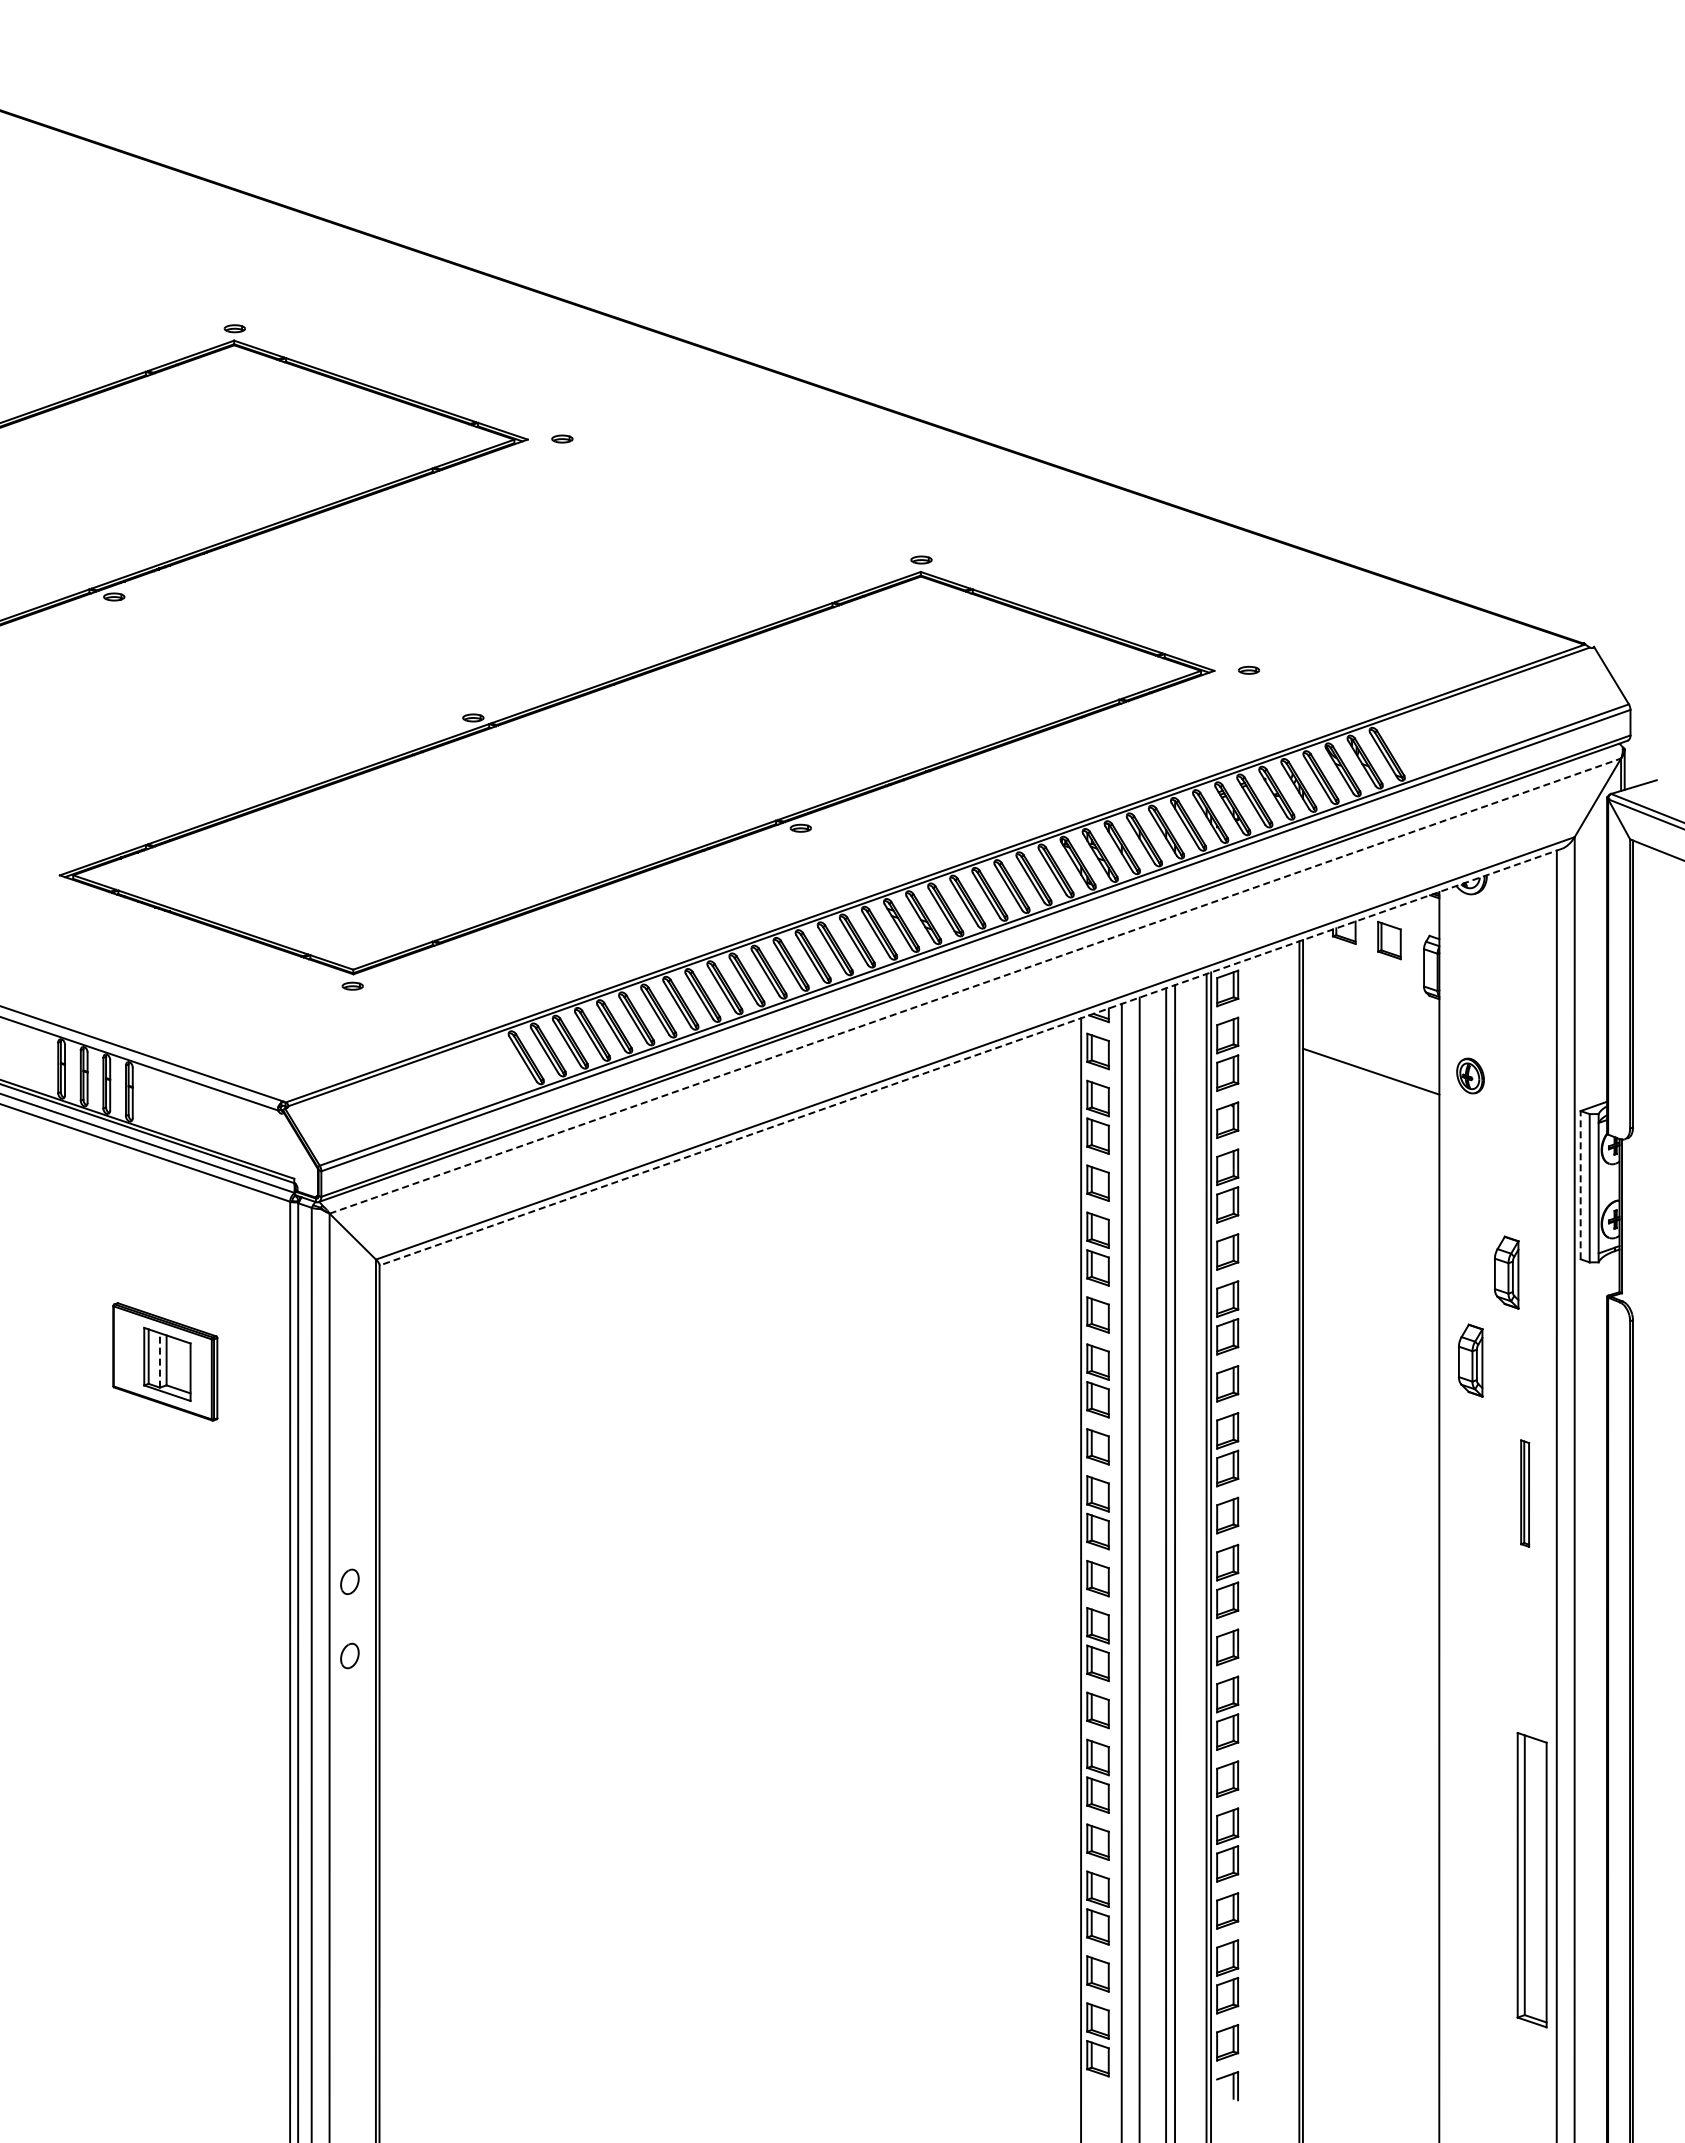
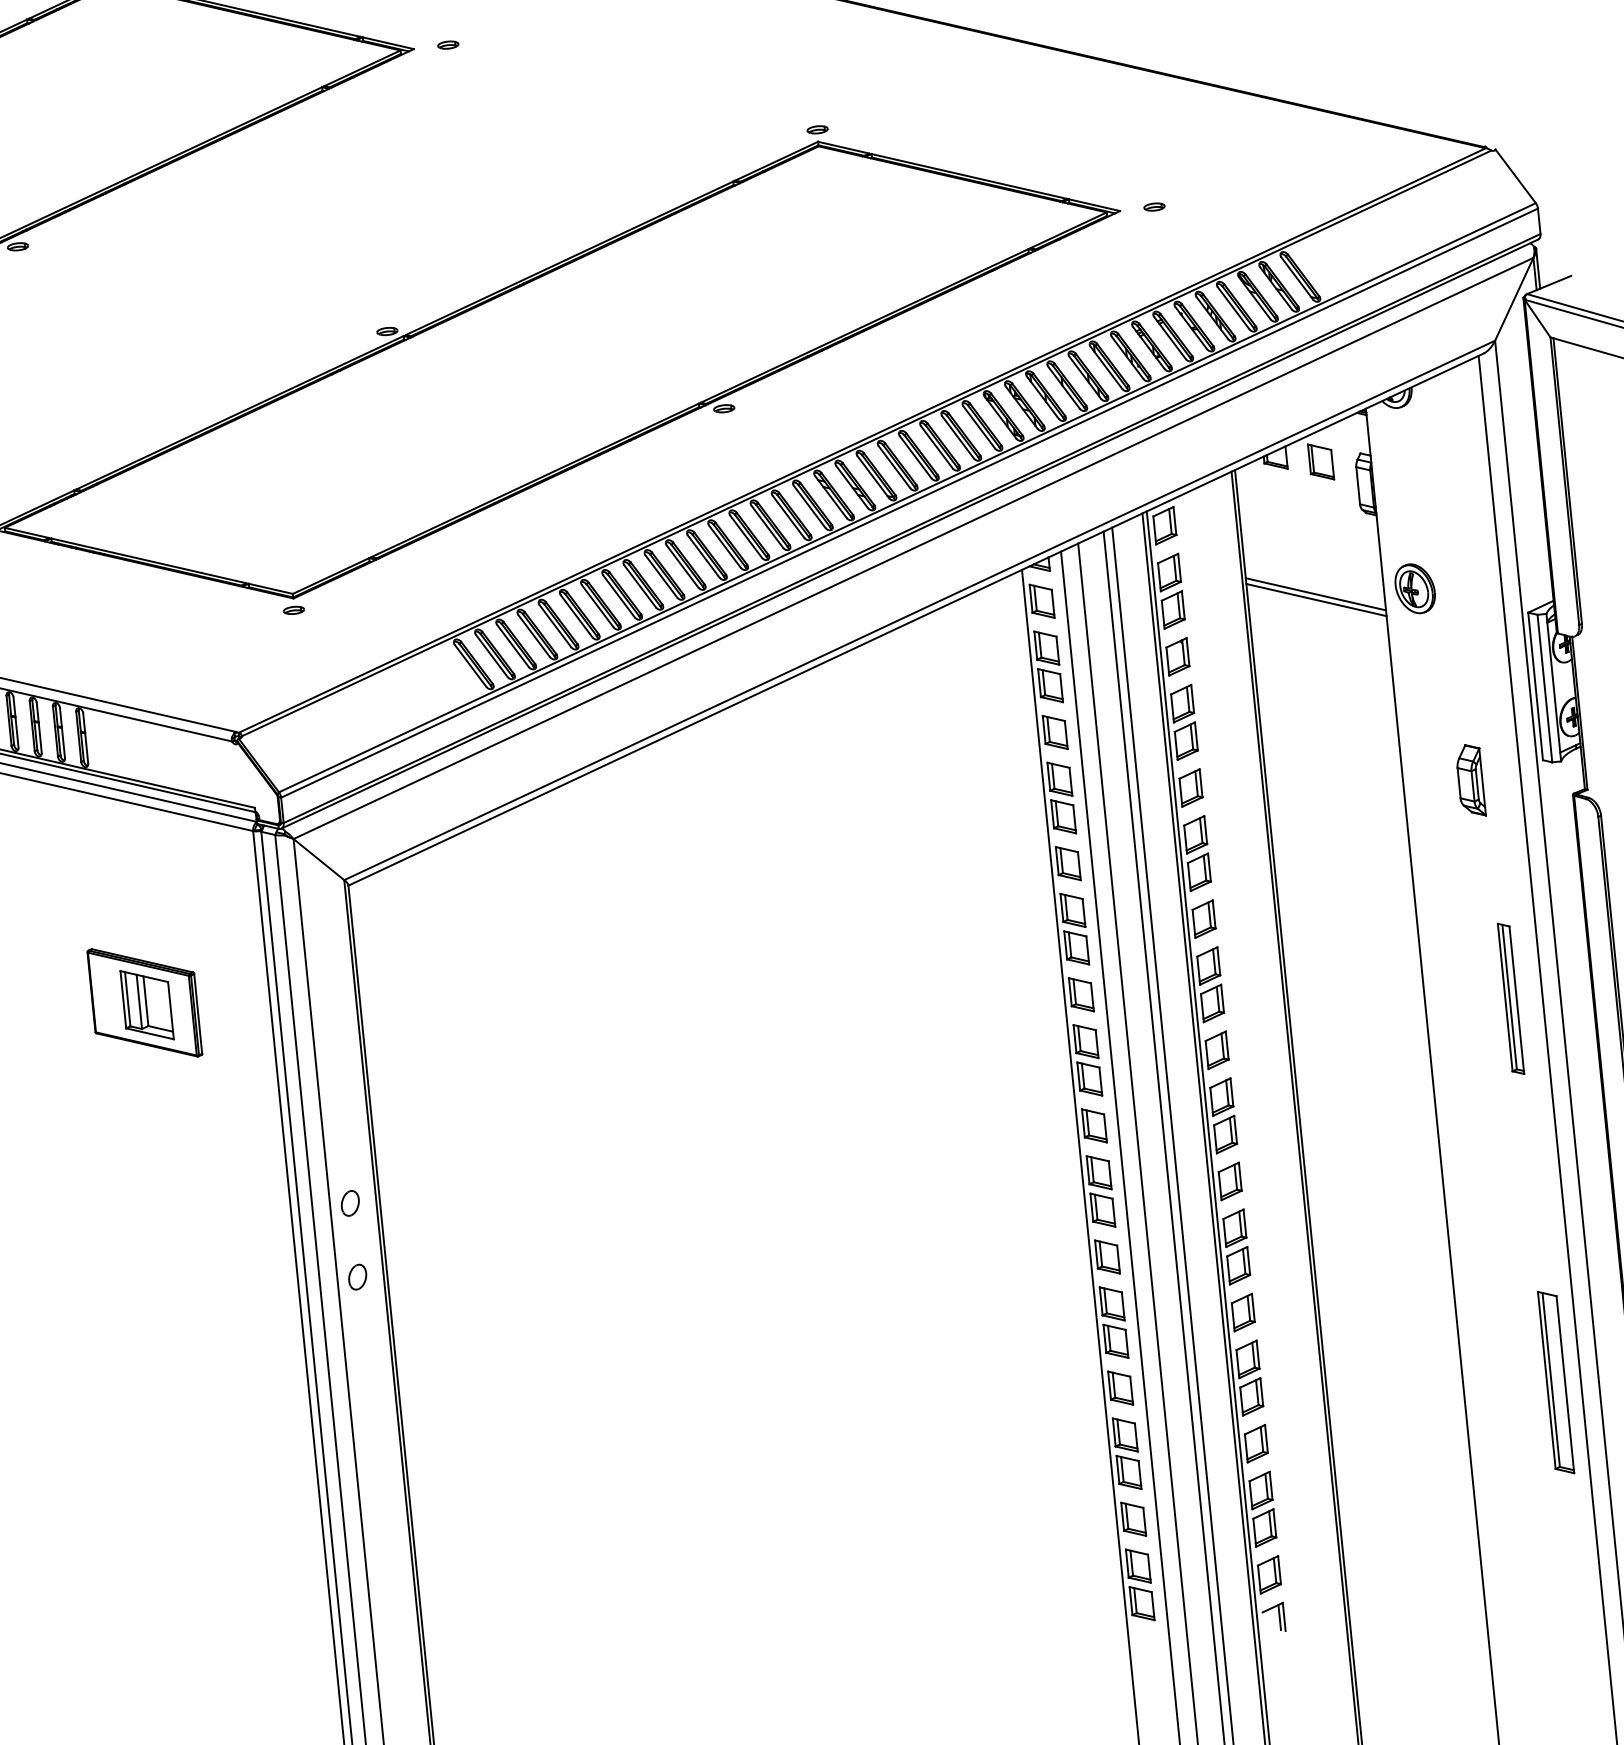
line: (975, 986) -> (913, 548), dashed -> solid
line: (970, 1057) -> (915, 619), dashed -> solid
part: (1470, 1075) -> (1415, 588), size x1.43
line: (1371, 1077) -> (1316, 600), added
line: (1580, 1184) -> (1535, 685), dashed -> solid
line: (159, 1359) -> (138, 1001), dashed -> solid
part: (1470, 1360) -> (1443, 871), removed
part: (1524, 1493) -> (1510, 998), size x1.43
part: (1531, 1879) -> (1555, 1382), size x0.62

